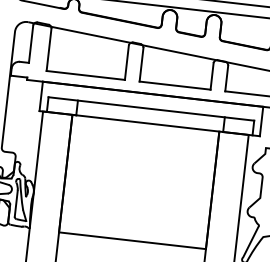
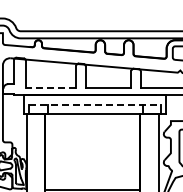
line: (84, 74) -> (50, 87), solid -> dashed
line: (151, 108) -> (95, 104), solid -> dashed

